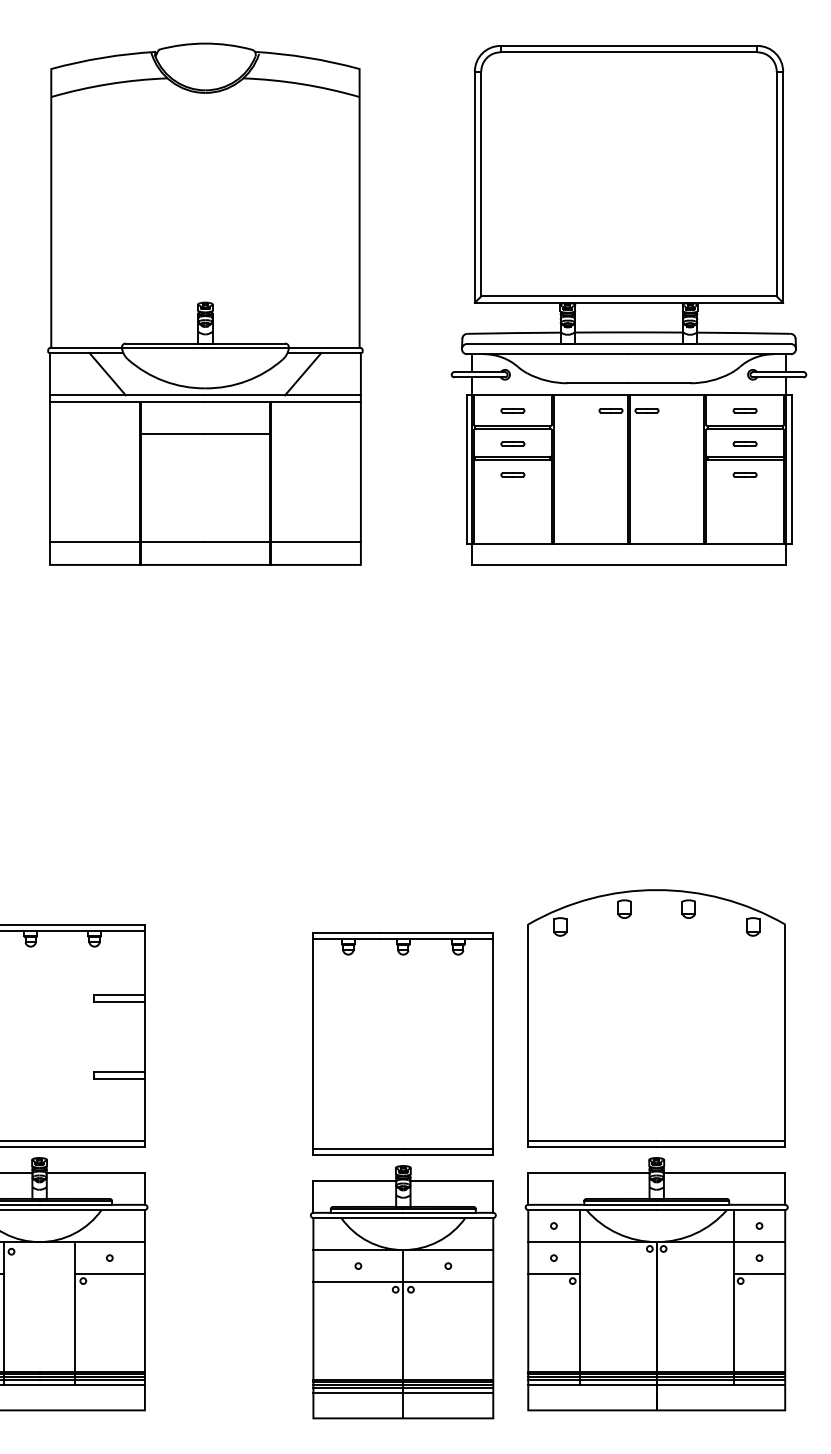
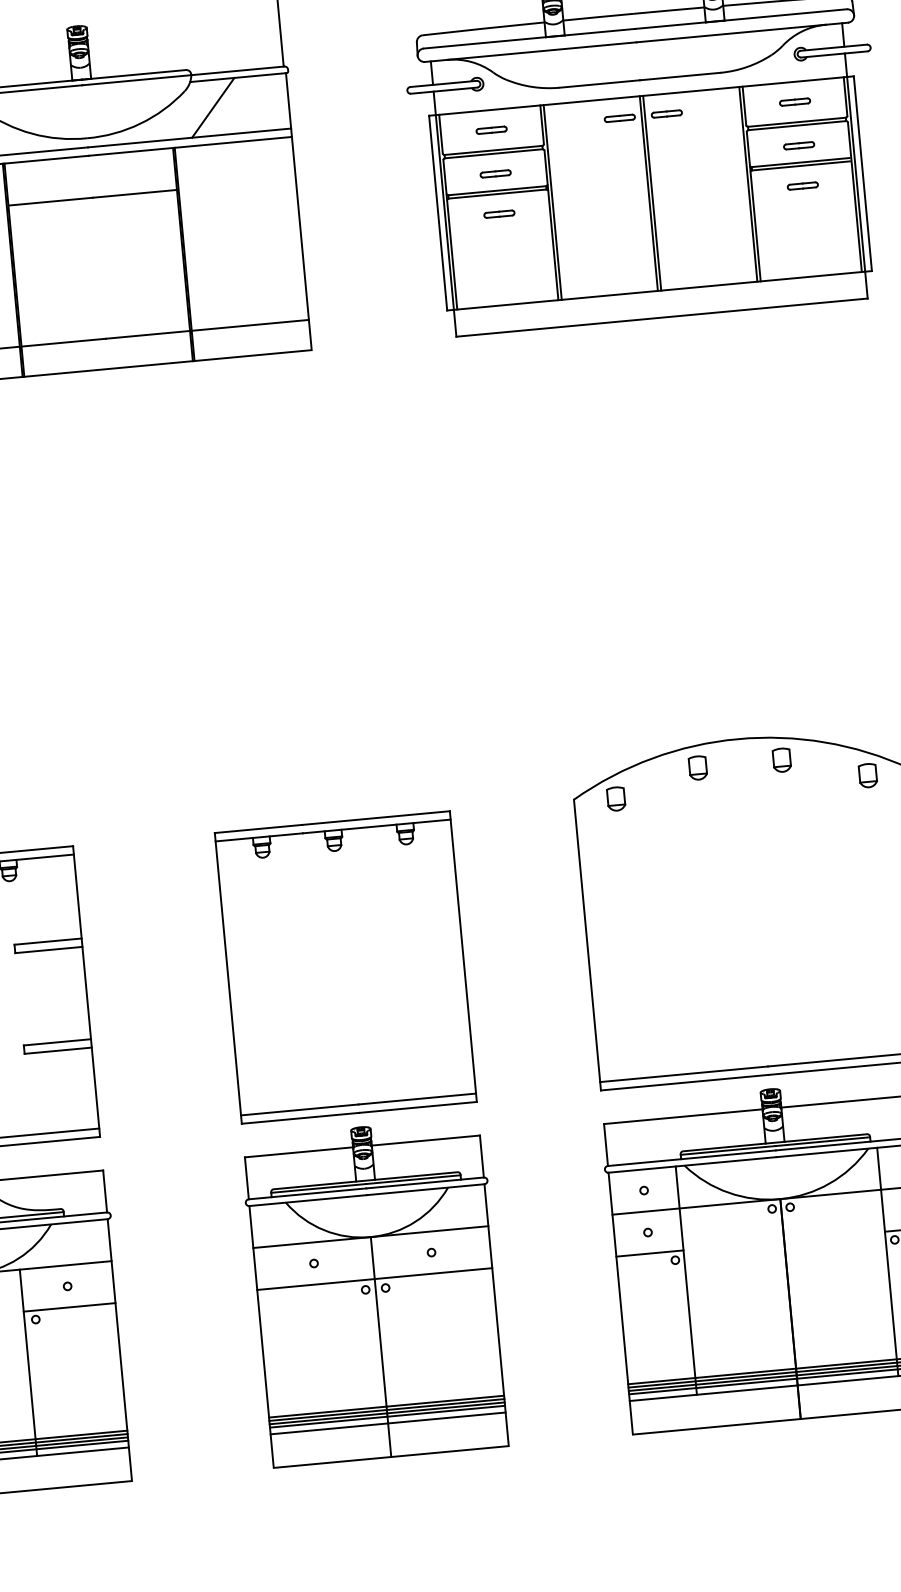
part: (403, 1175) -> (362, 1139), moved

